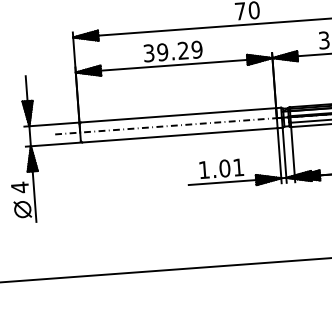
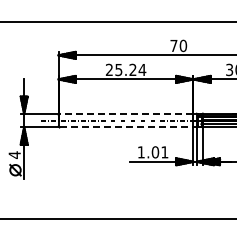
text: (173, 50) -> (126, 69), 39.29 -> 25.24
line: (178, 114) -> (126, 113), solid -> dashed
line: (180, 135) -> (126, 127), solid -> dashed

